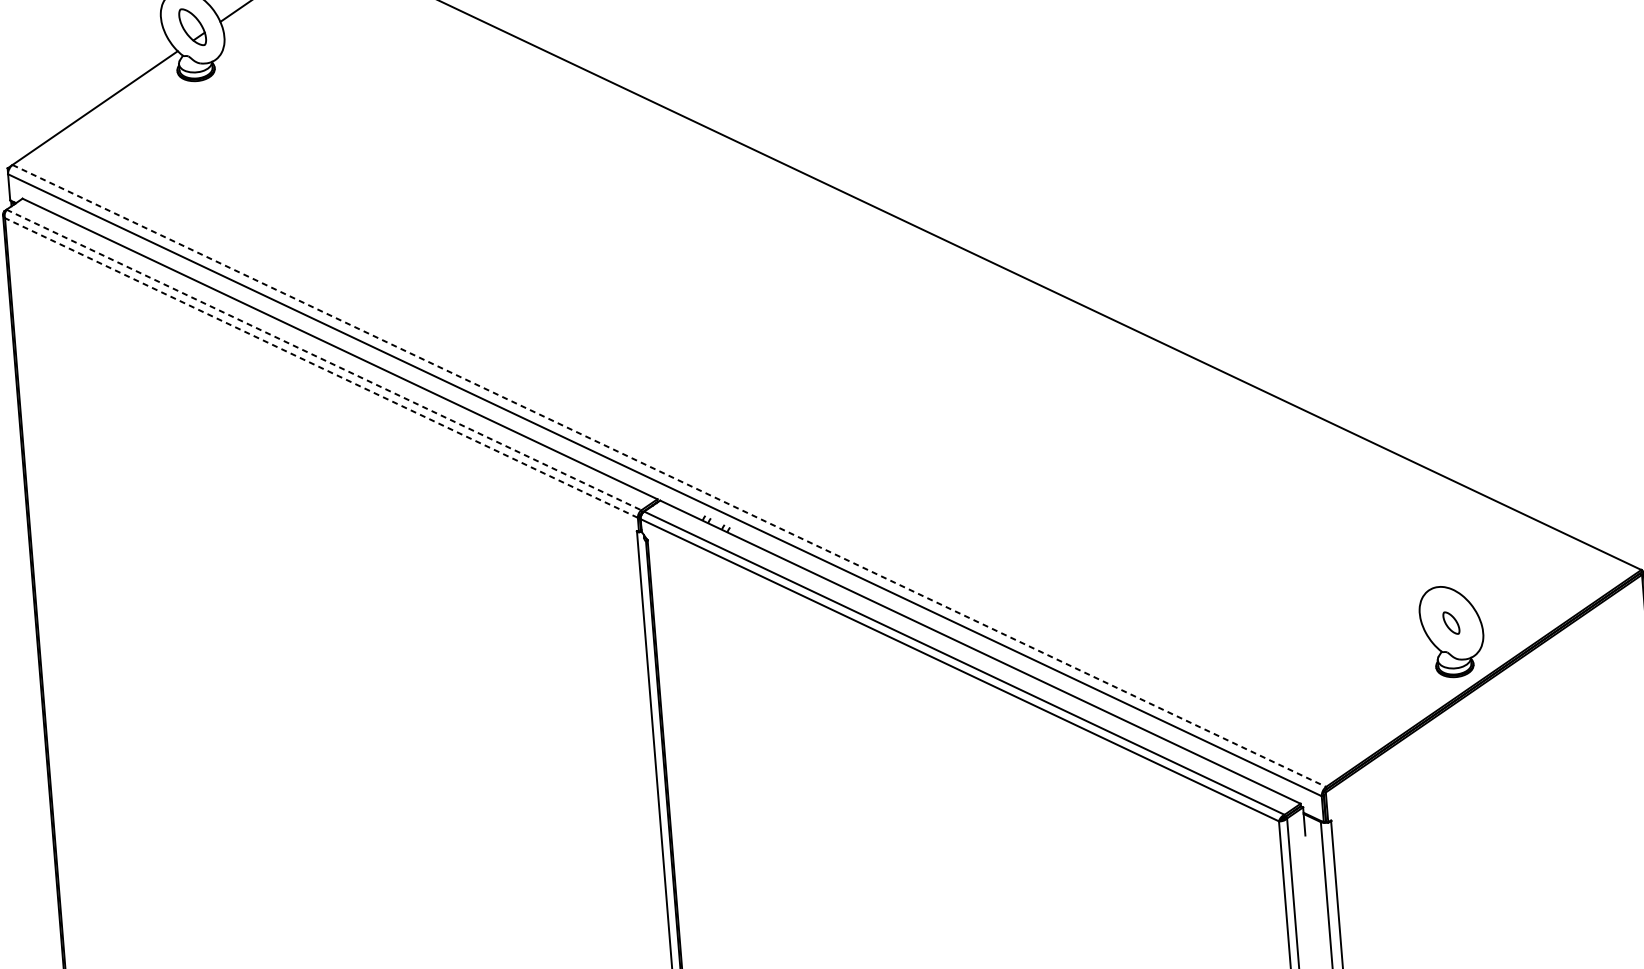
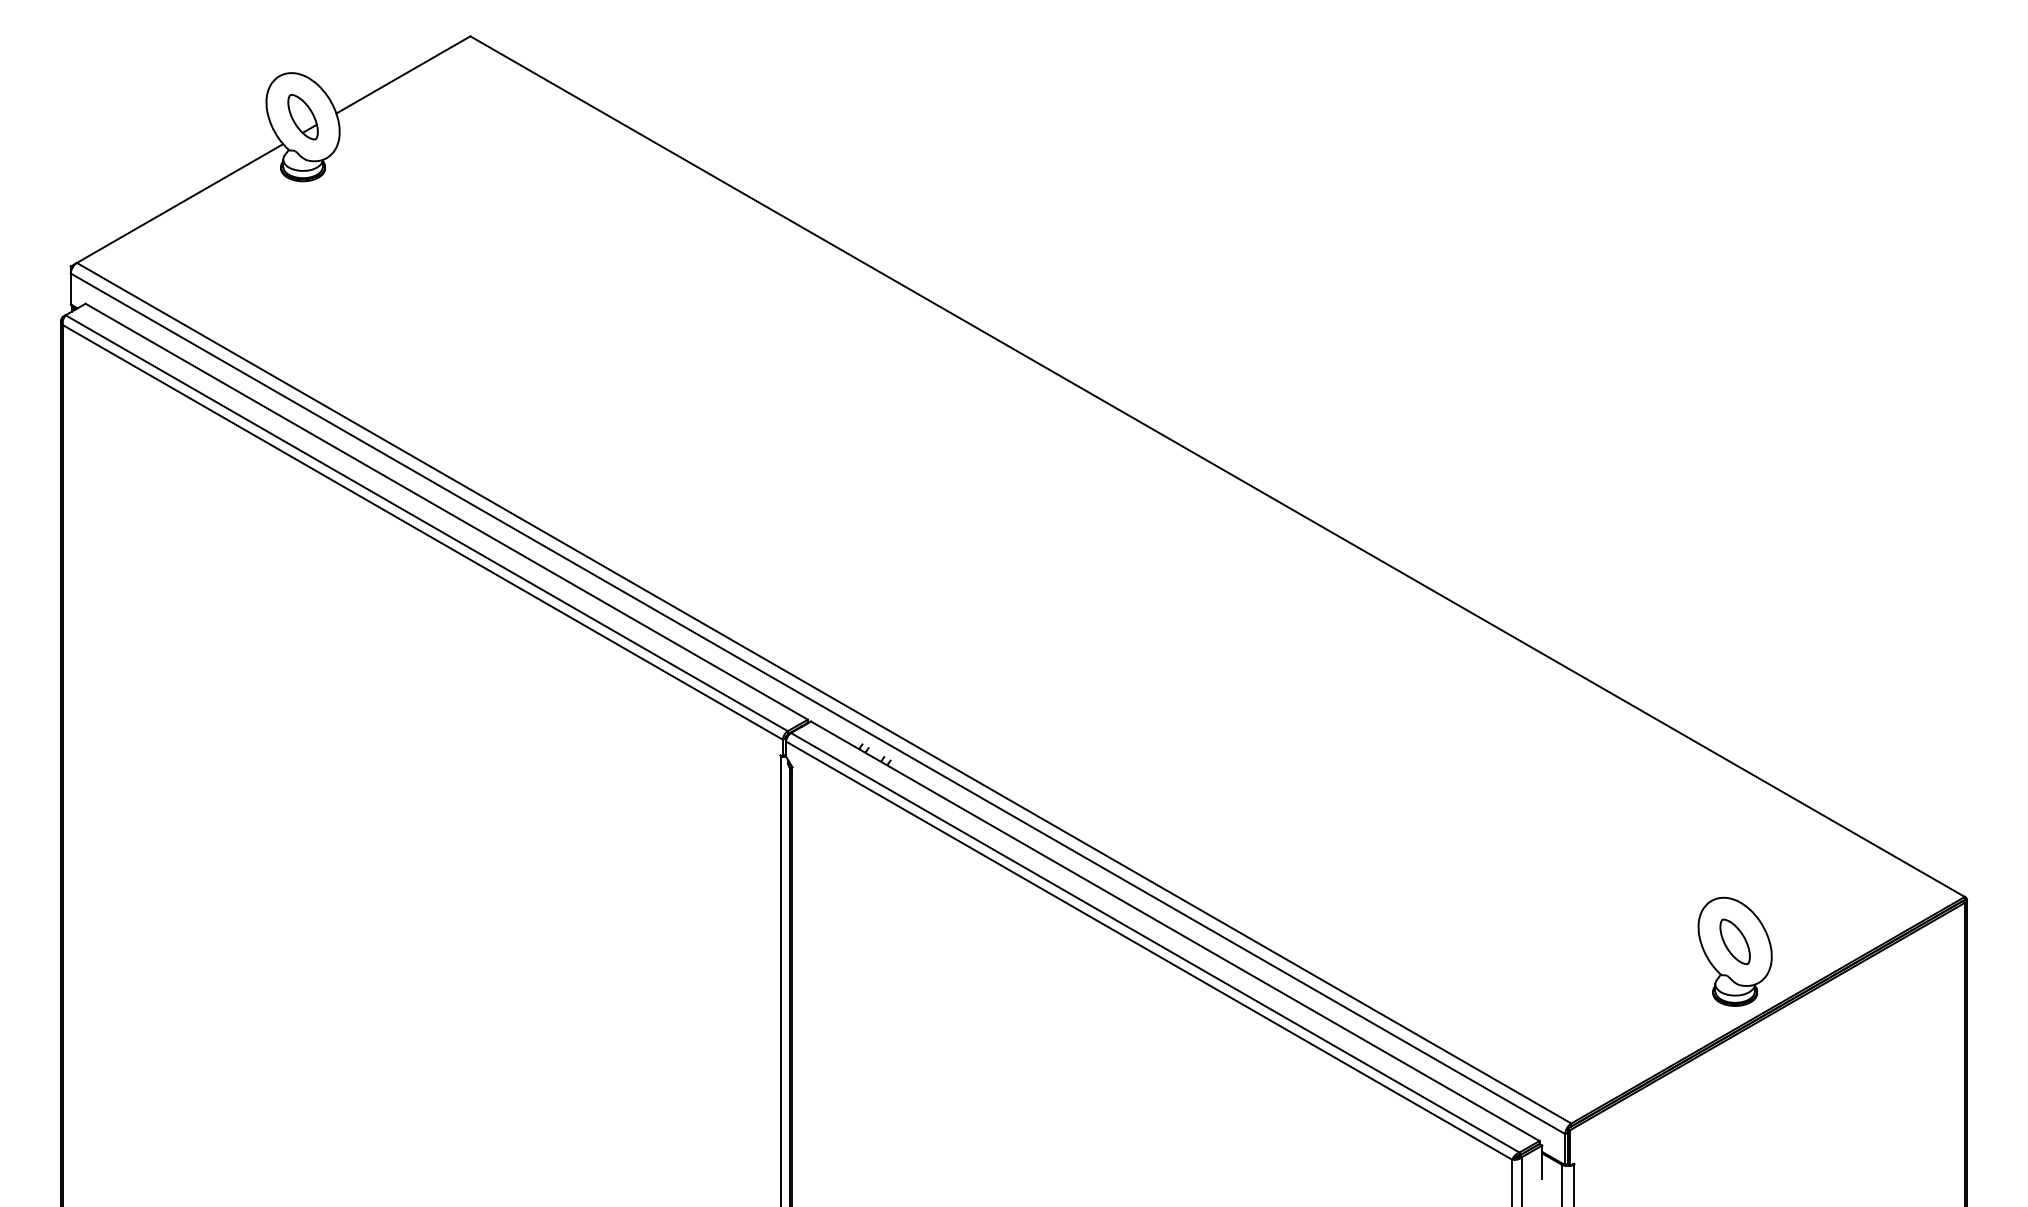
line: (323, 360) -> (426, 523), dashed -> solid
line: (321, 368) -> (422, 532), dashed -> solid
line: (669, 476) -> (824, 693), dashed -> solid
part: (1450, 622) -> (1734, 941), size x1.67

